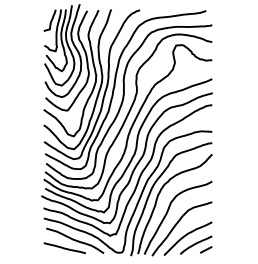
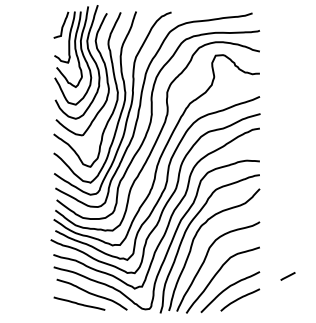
line: (206, 249) -> (288, 275), moved

